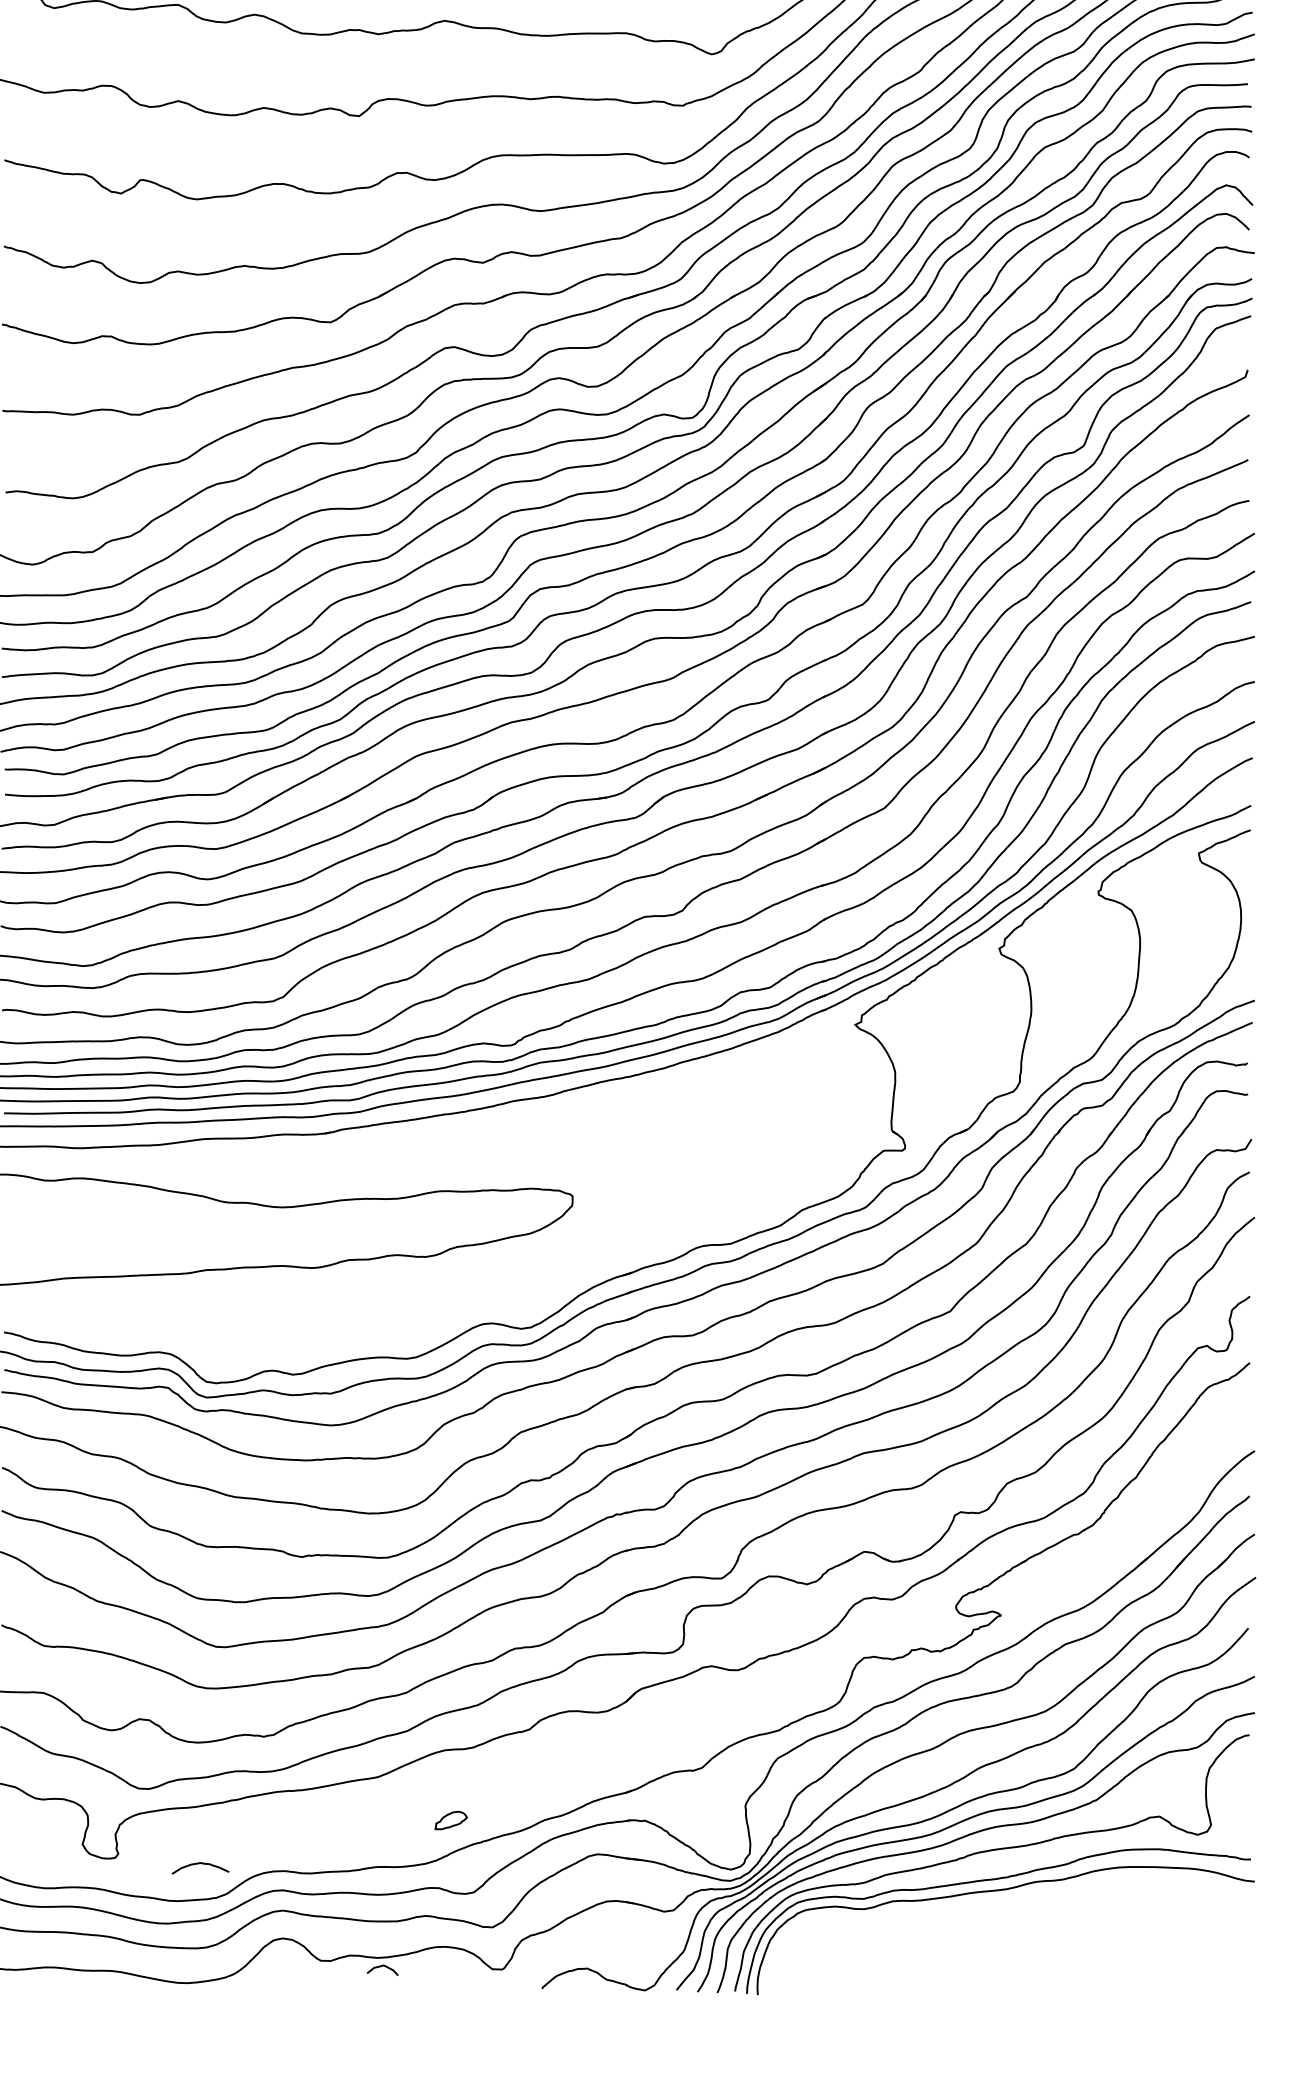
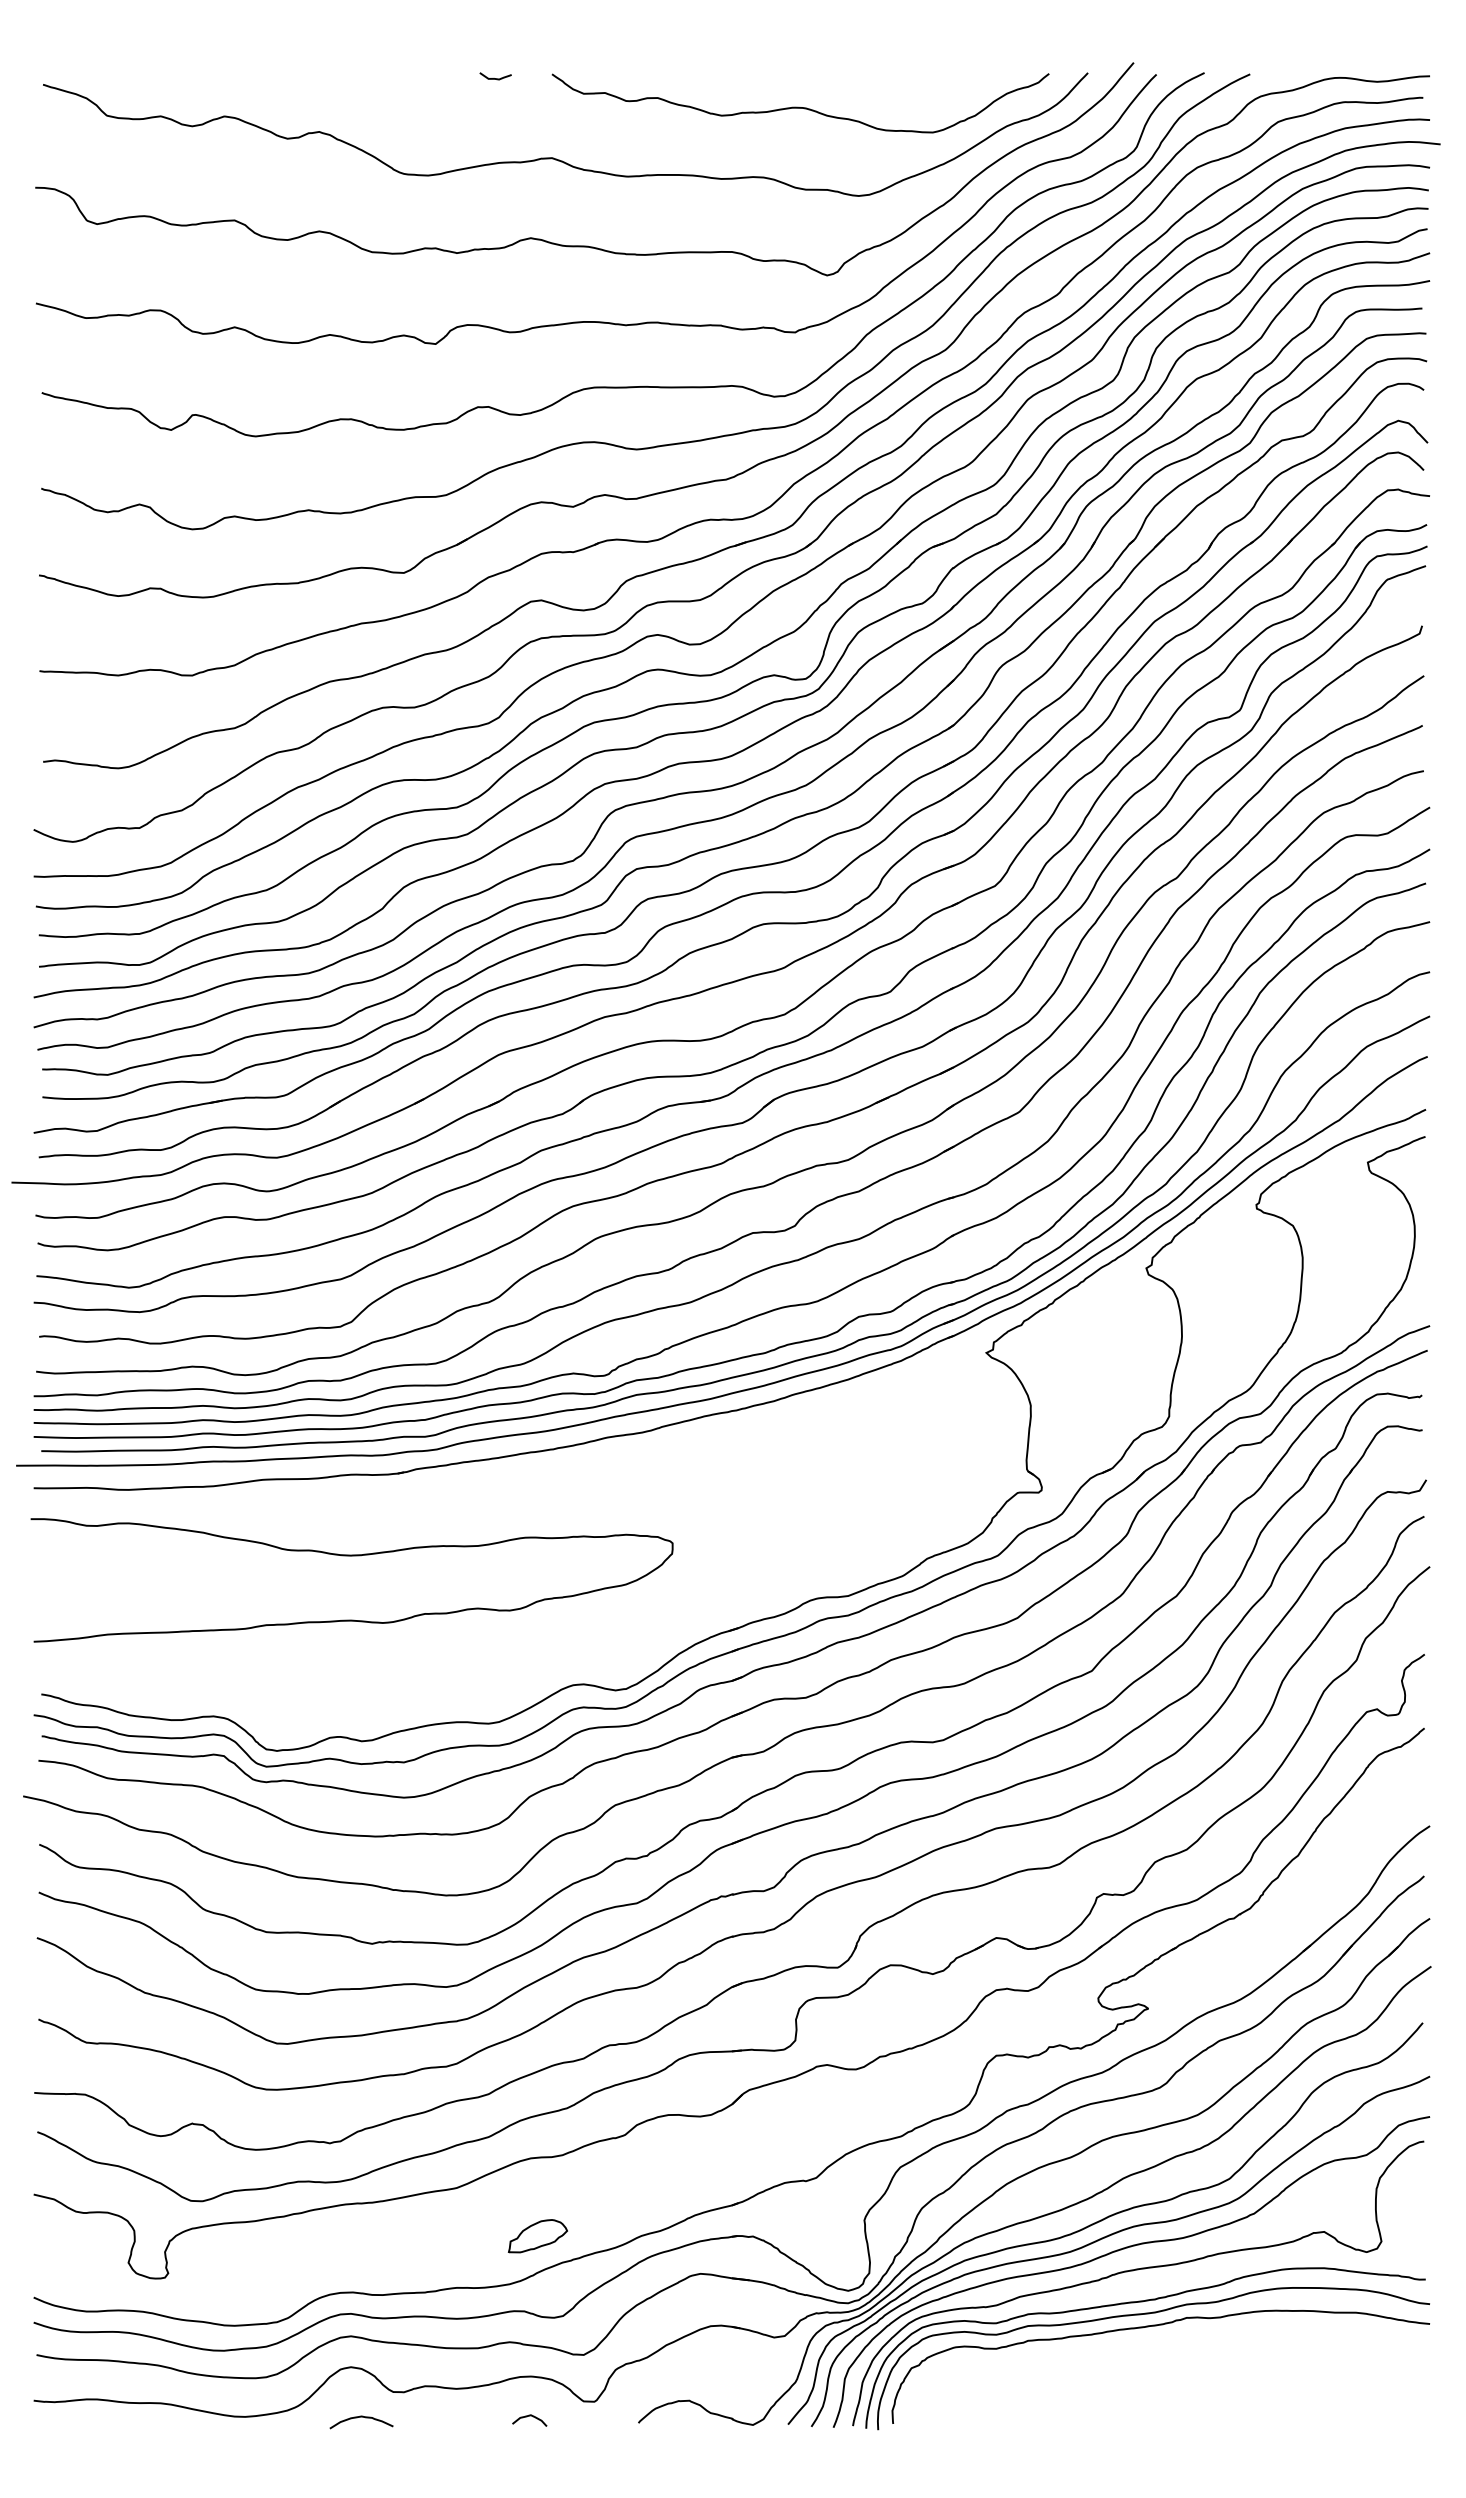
part: (450, 1820) -> (537, 2236), size x1.67
curve: (200, 1863) -> (361, 2417), moved
curve: (1008, 1901) -> (1156, 2326), added
curve: (380, 1967) -> (527, 2417), moved

